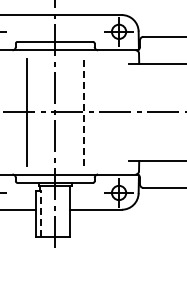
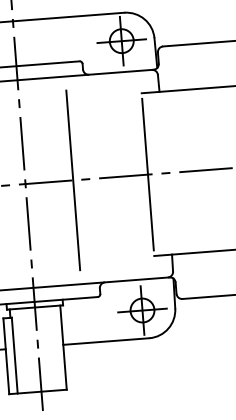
line: (83, 112) -> (72, 180), dashed -> solid
line: (128, 112) -> (147, 174), added
line: (41, 213) -> (15, 354), dashed -> solid

